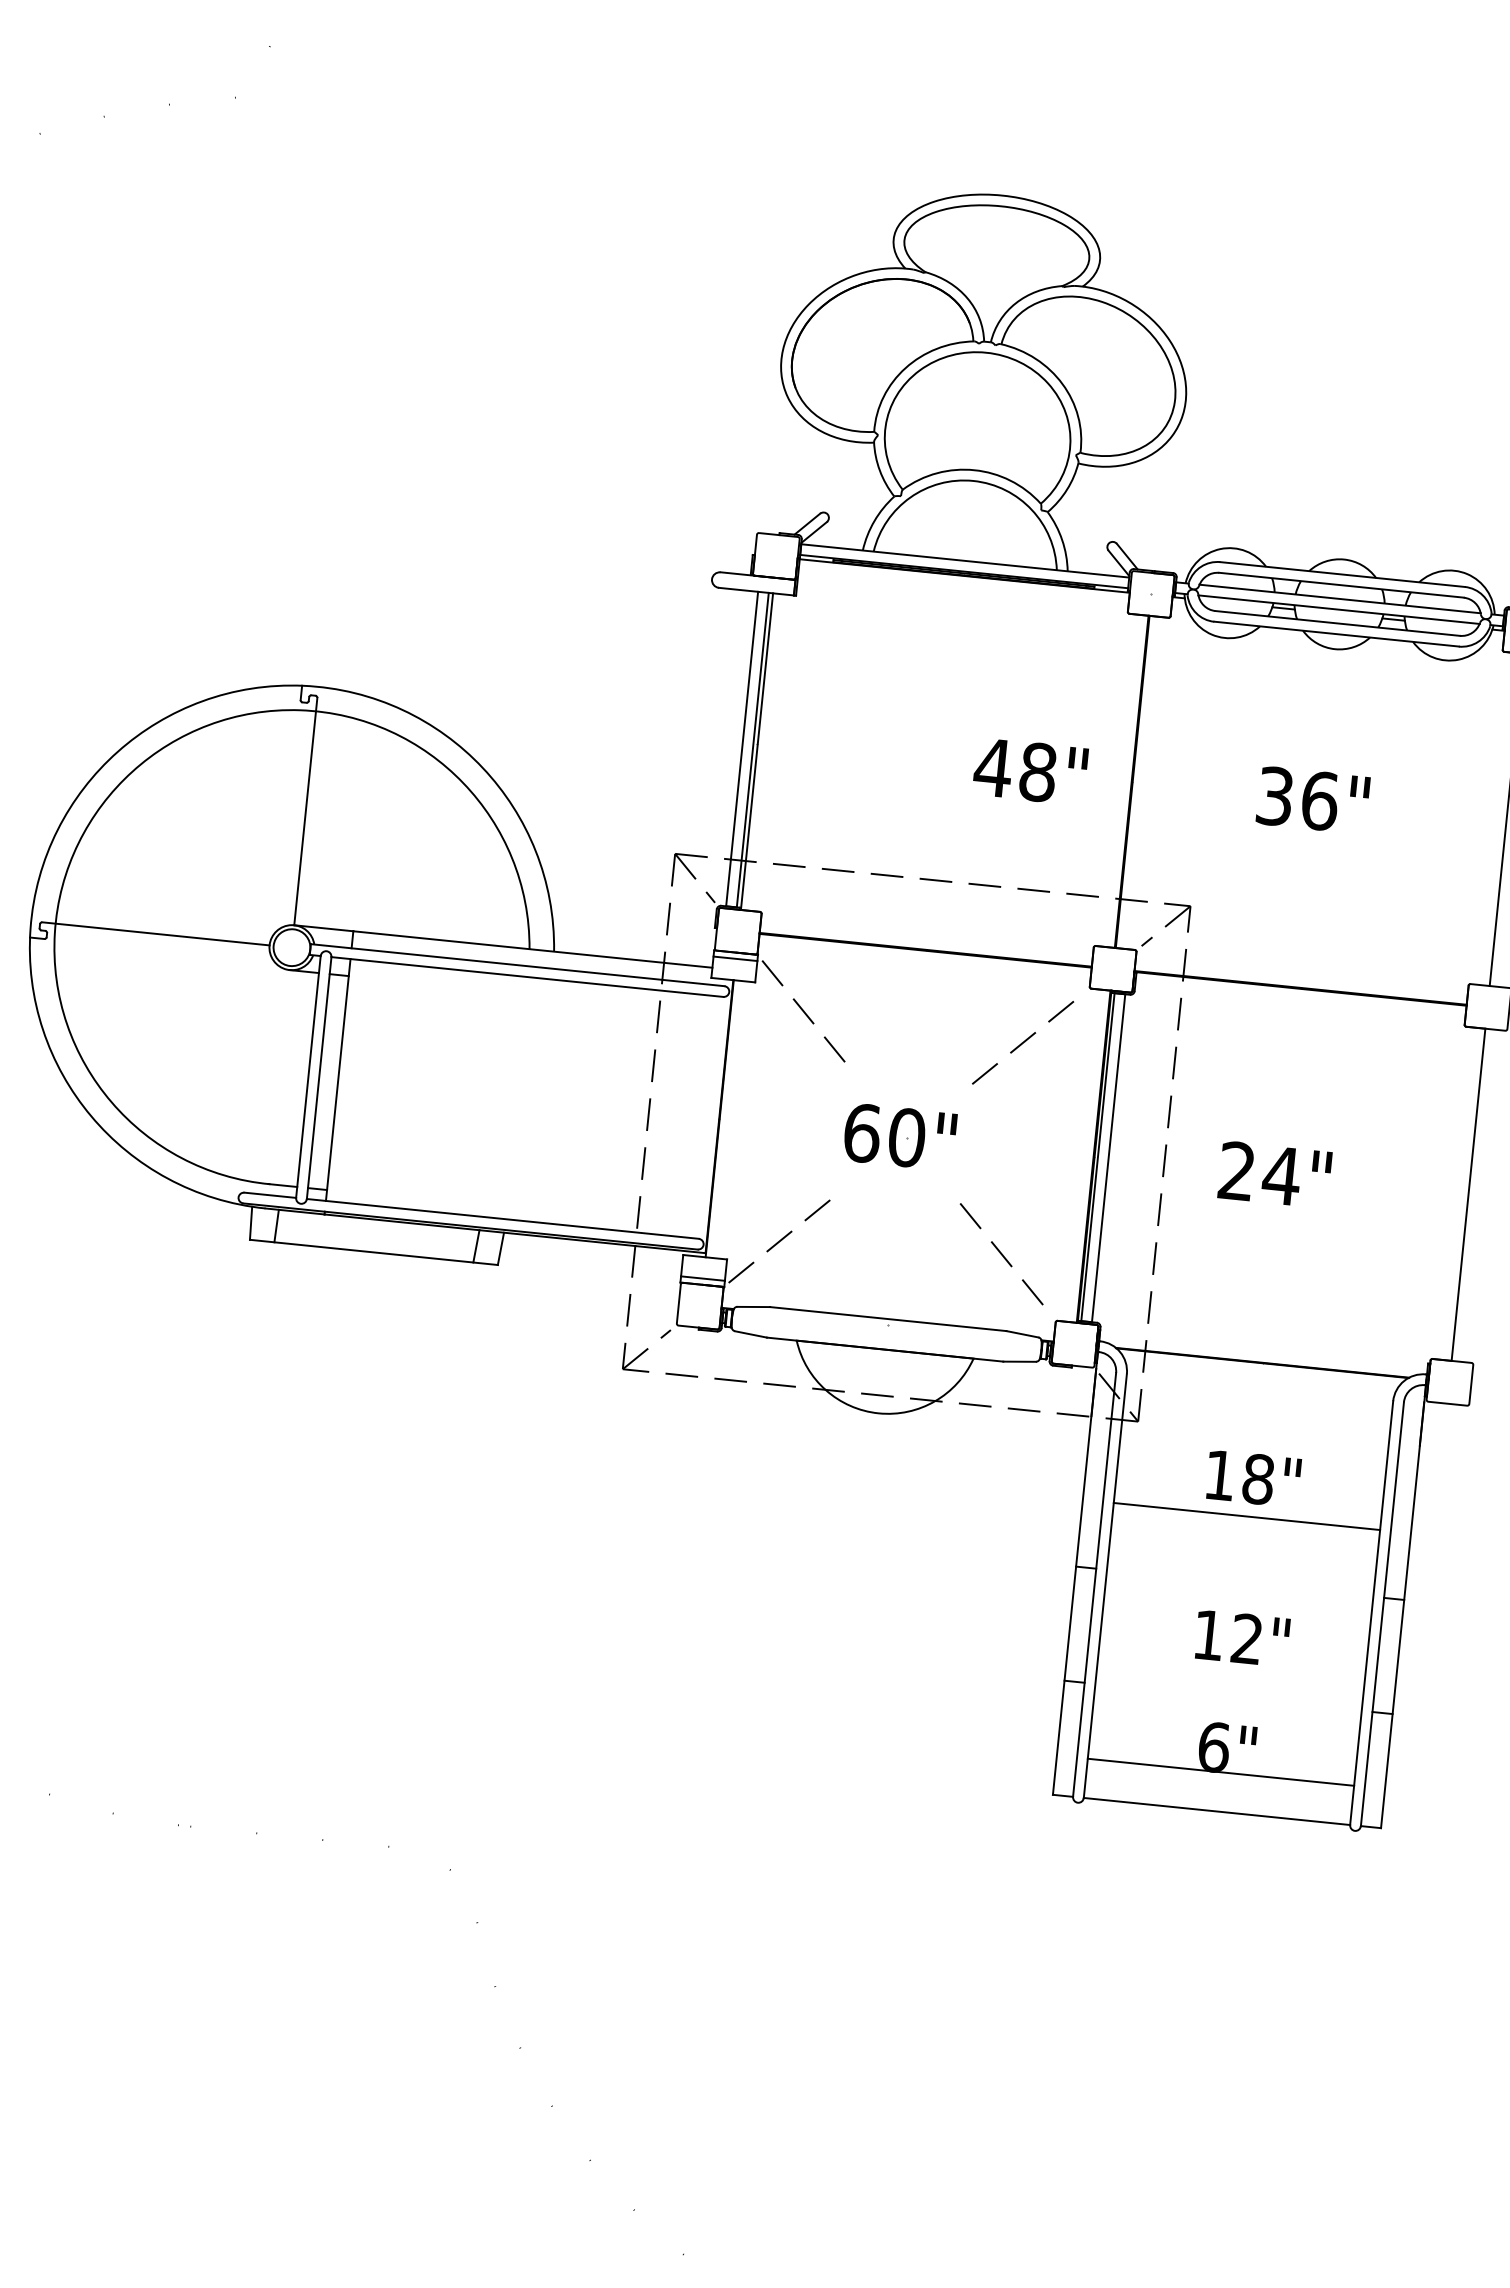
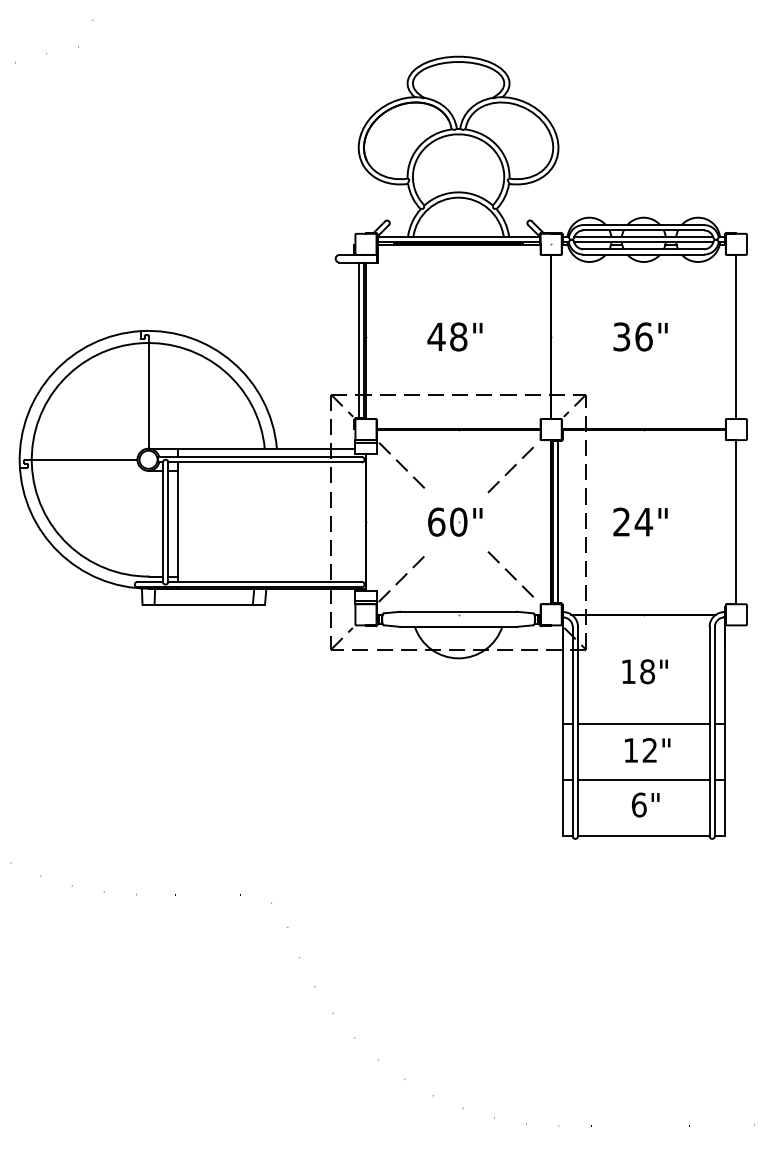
text: (1029, 770) -> (454, 336), moved
line: (1246, 1516) -> (643, 723), moved
line: (1220, 1771) -> (643, 779), moved

